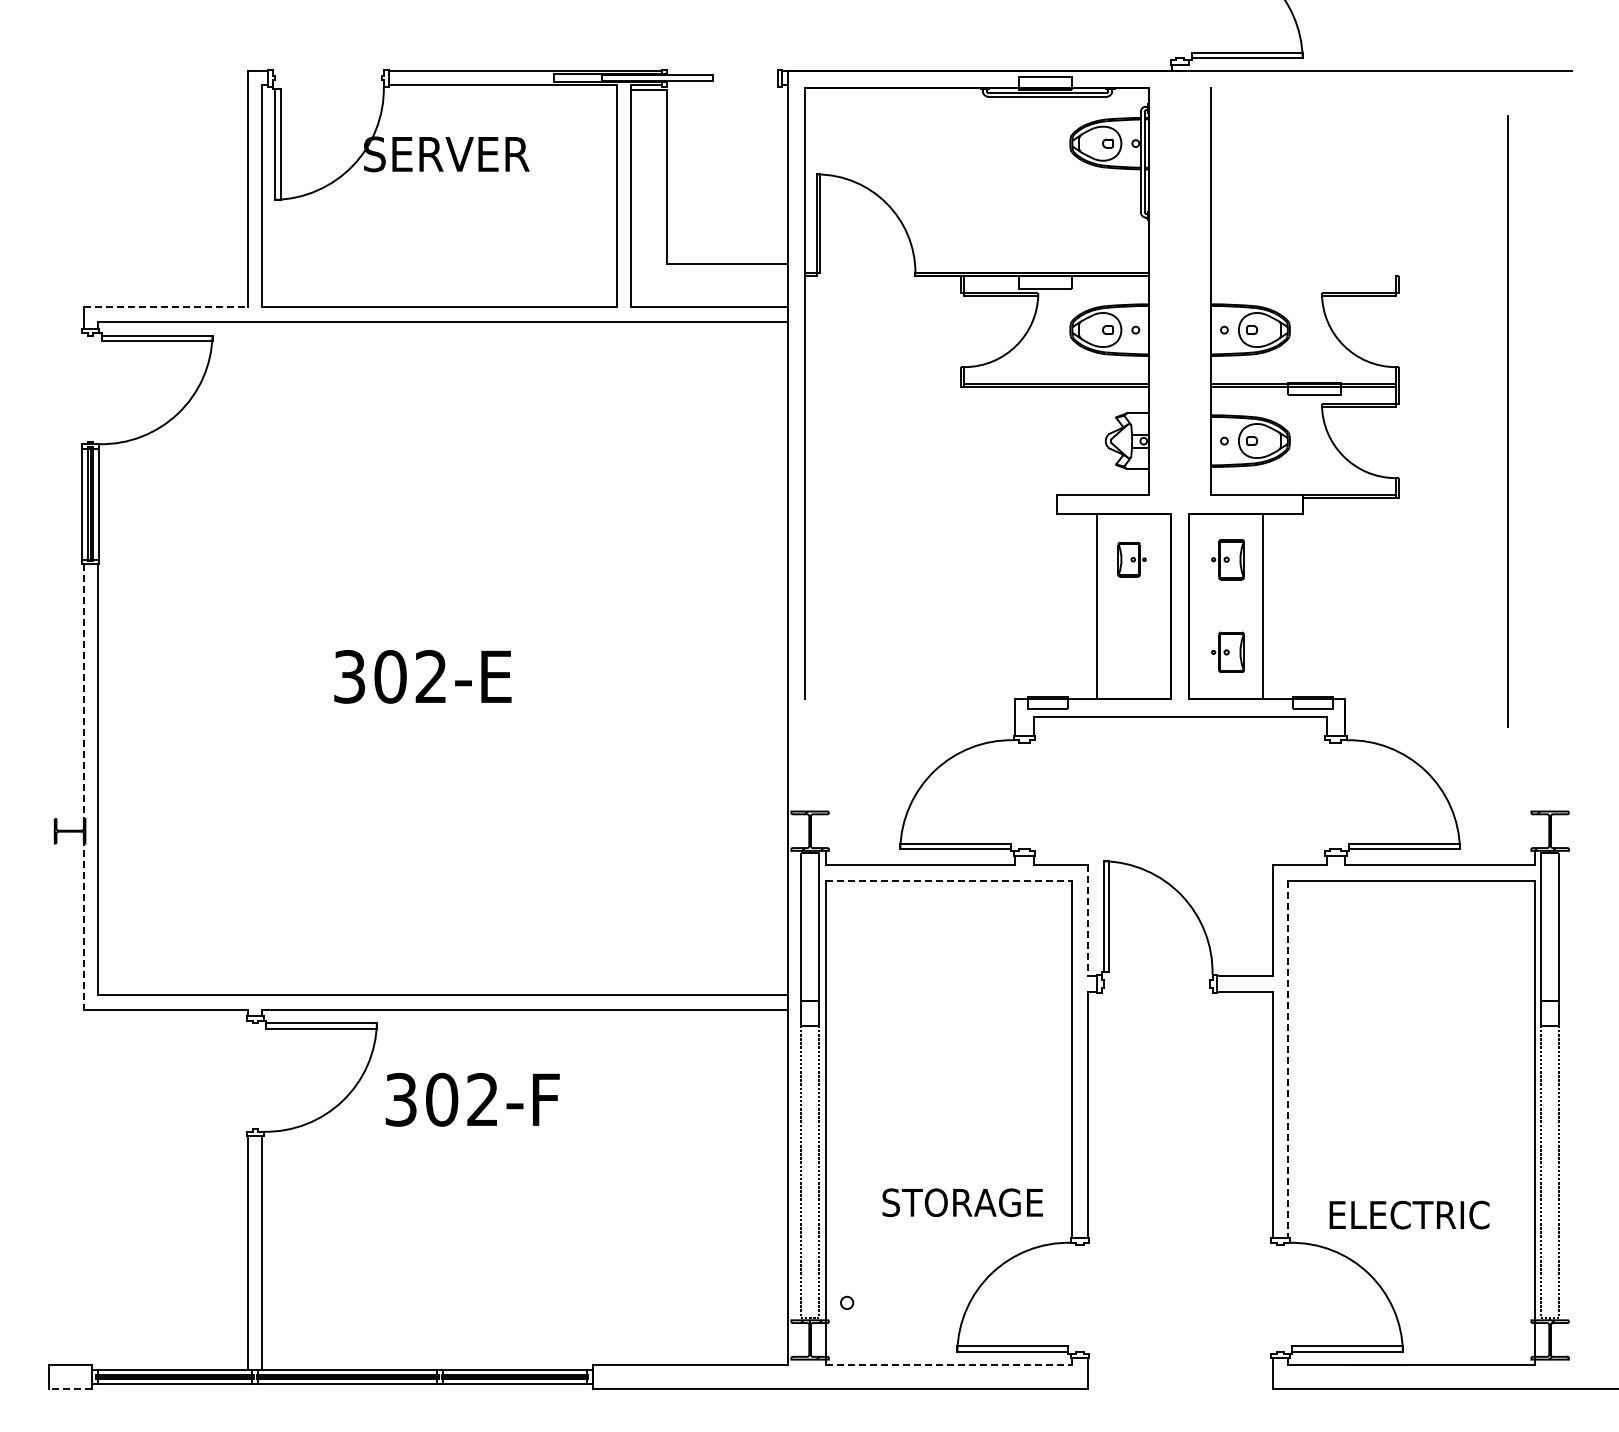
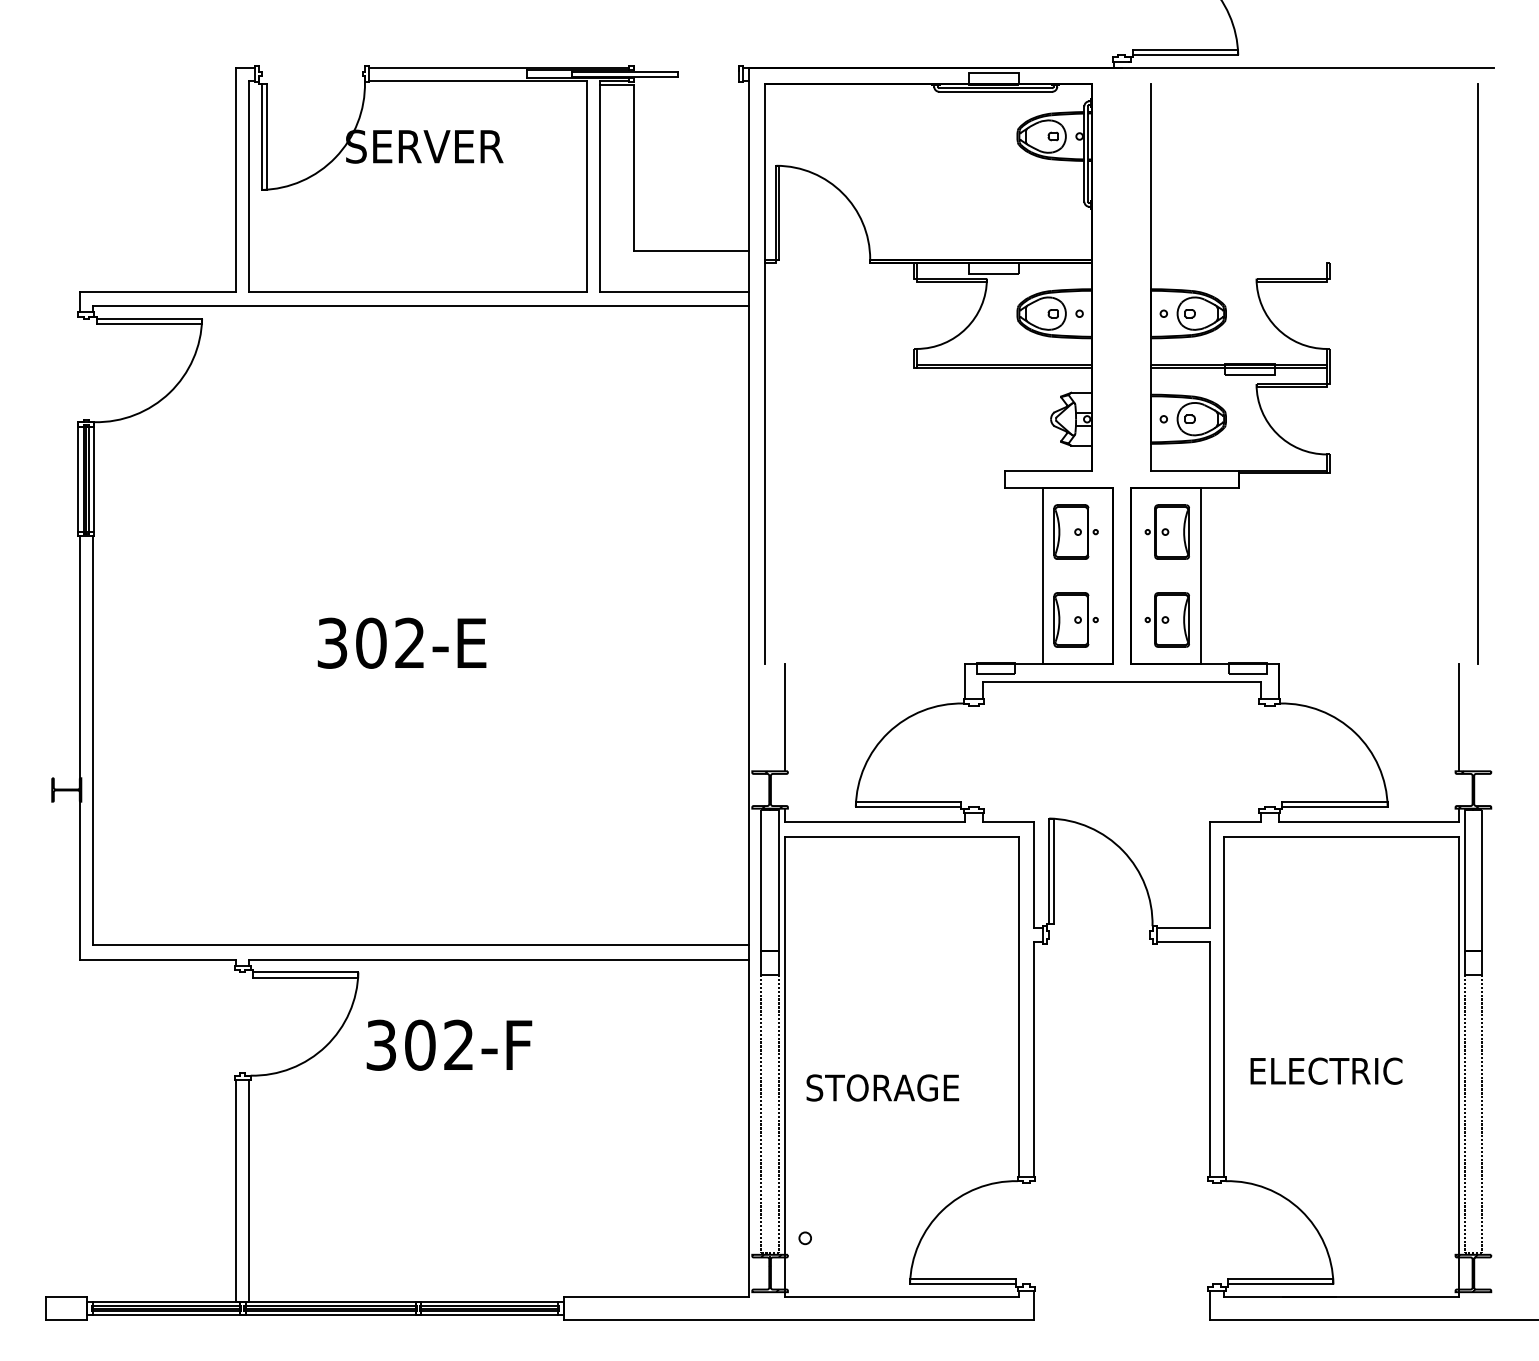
line: (166, 307) -> (158, 292), dashed -> solid
line: (1507, 421) -> (1477, 373), moved
part: (1131, 559) -> (1075, 531), size x1.67
part: (1227, 559) -> (1166, 531), size x1.43
part: (1131, 652) -> (1075, 620), added
part: (1227, 652) -> (1166, 620), size x1.43
line: (825, 754) -> (784, 717), added
line: (1534, 754) -> (1458, 717), added
line: (83, 787) -> (79, 748), dashed -> solid
line: (949, 880) -> (902, 836), dashed -> solid
line: (1087, 921) -> (1033, 875), dashed -> solid
line: (1288, 1059) -> (1224, 1006), dashed -> solid
text: (962, 1202) -> (882, 1087), moved
text: (1409, 1214) -> (1326, 1070), moved
line: (949, 1364) -> (902, 1296), dashed -> solid
line: (70, 1389) -> (67, 1320), dashed -> solid

